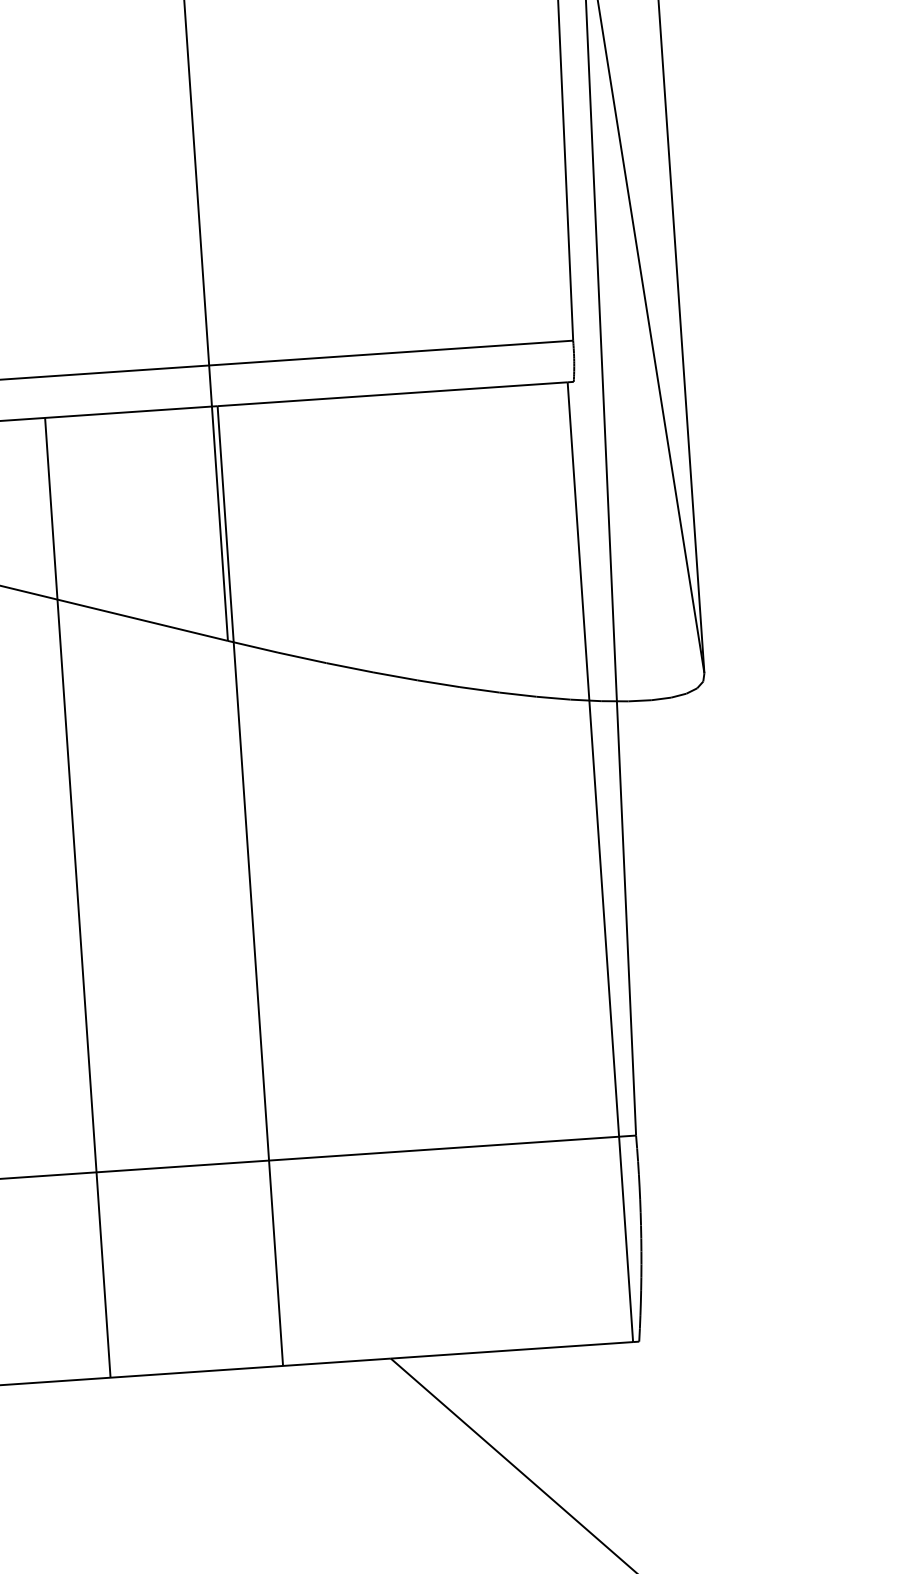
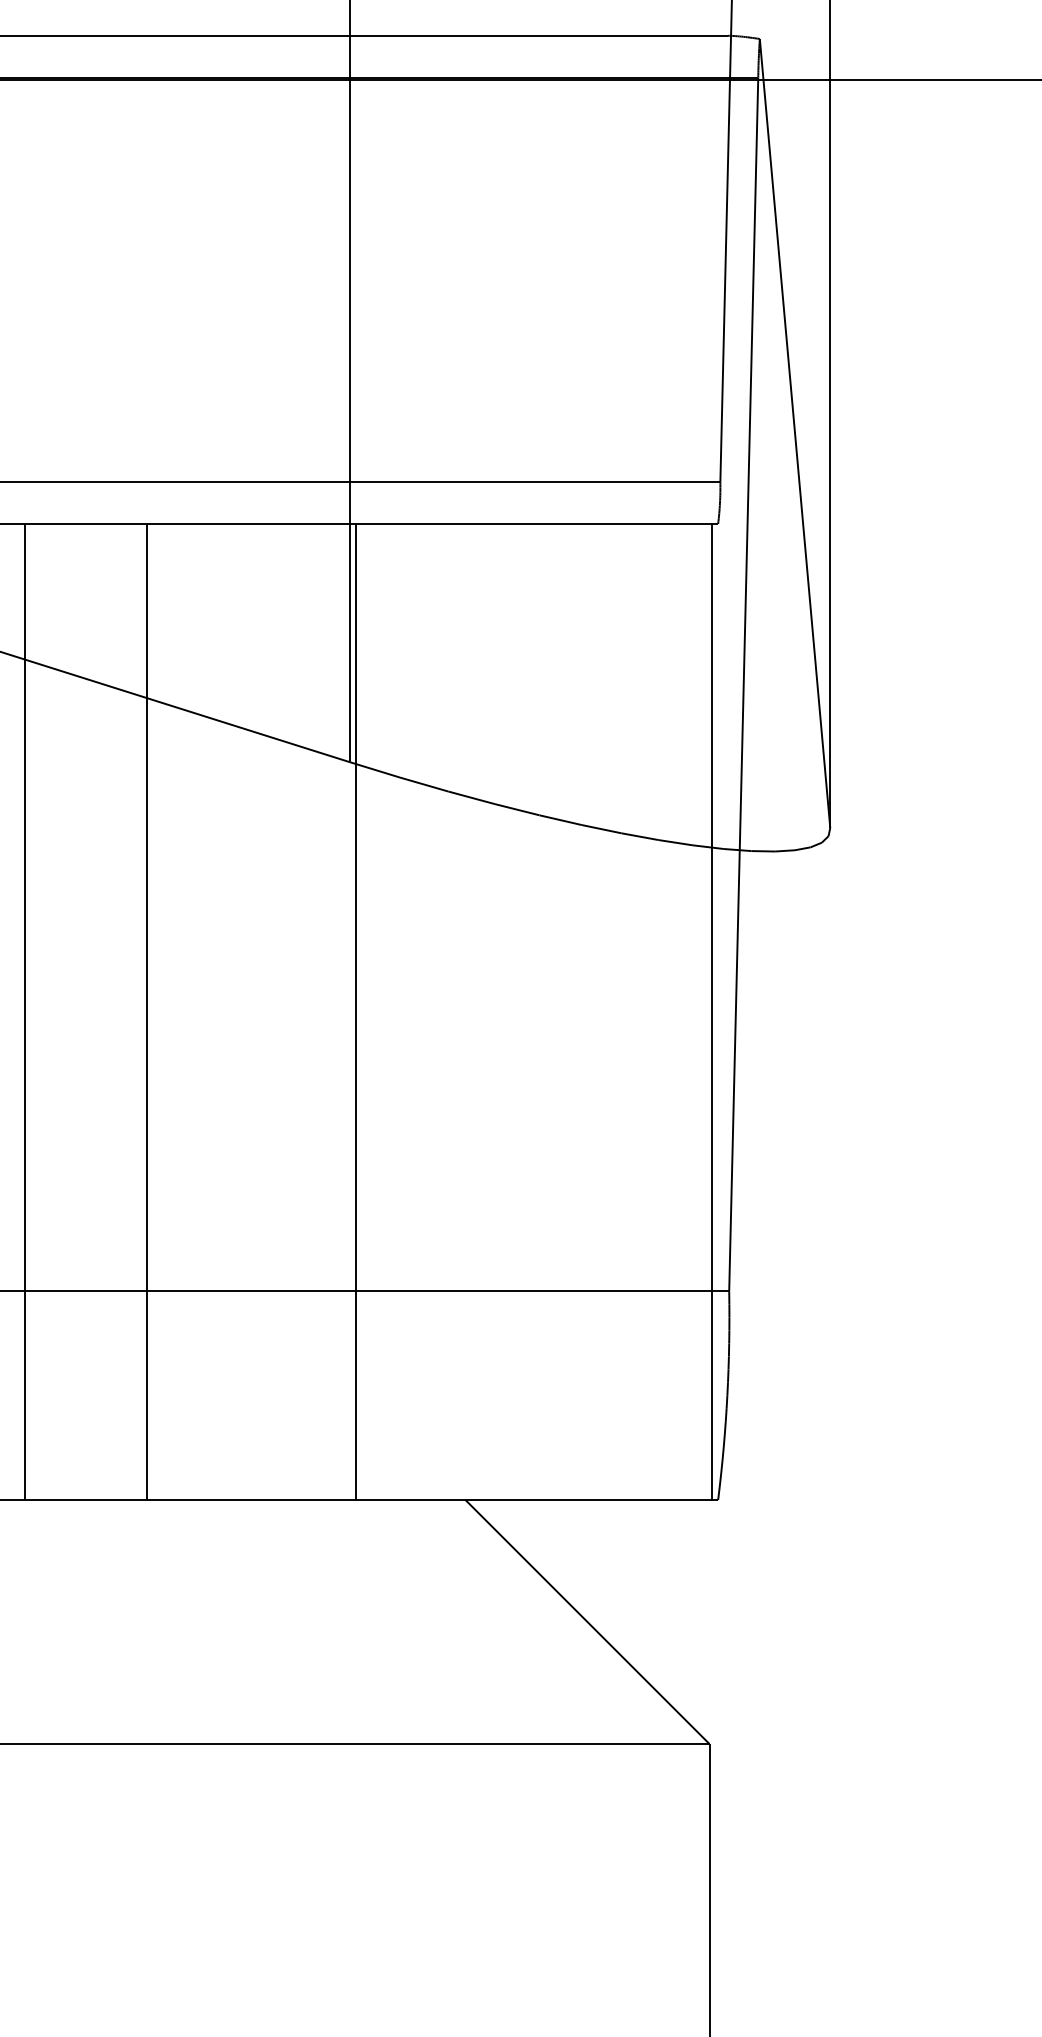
line: (77, 897) -> (147, 1011), moved

